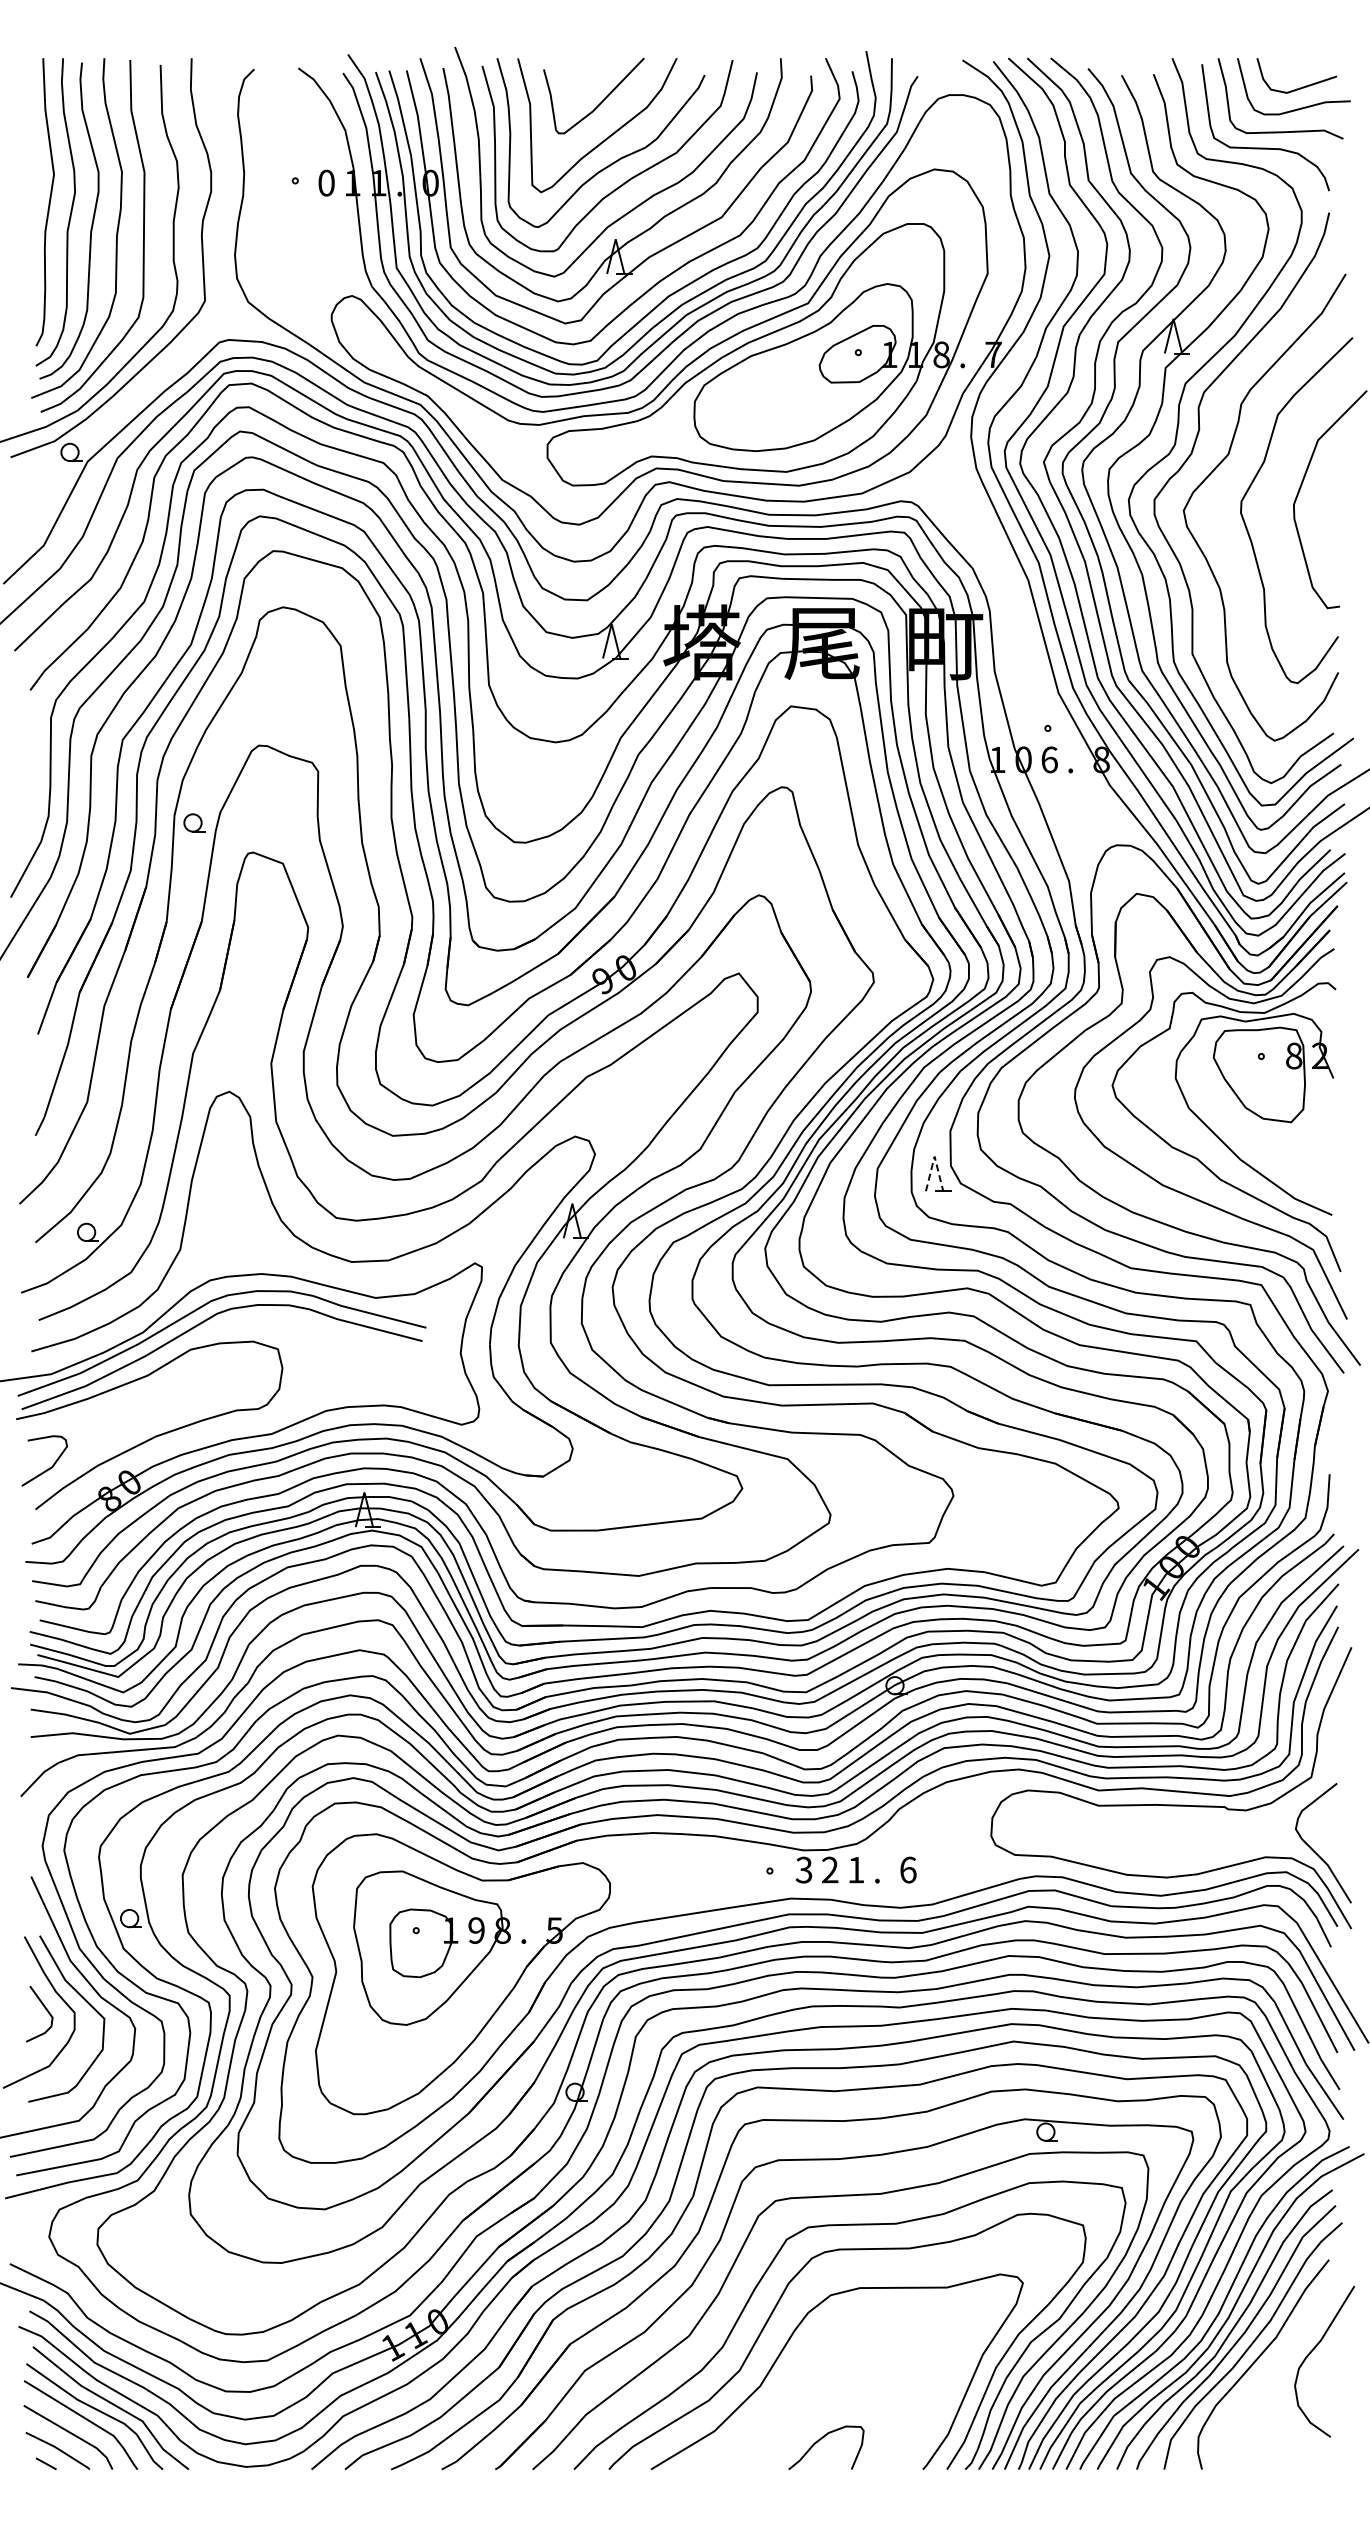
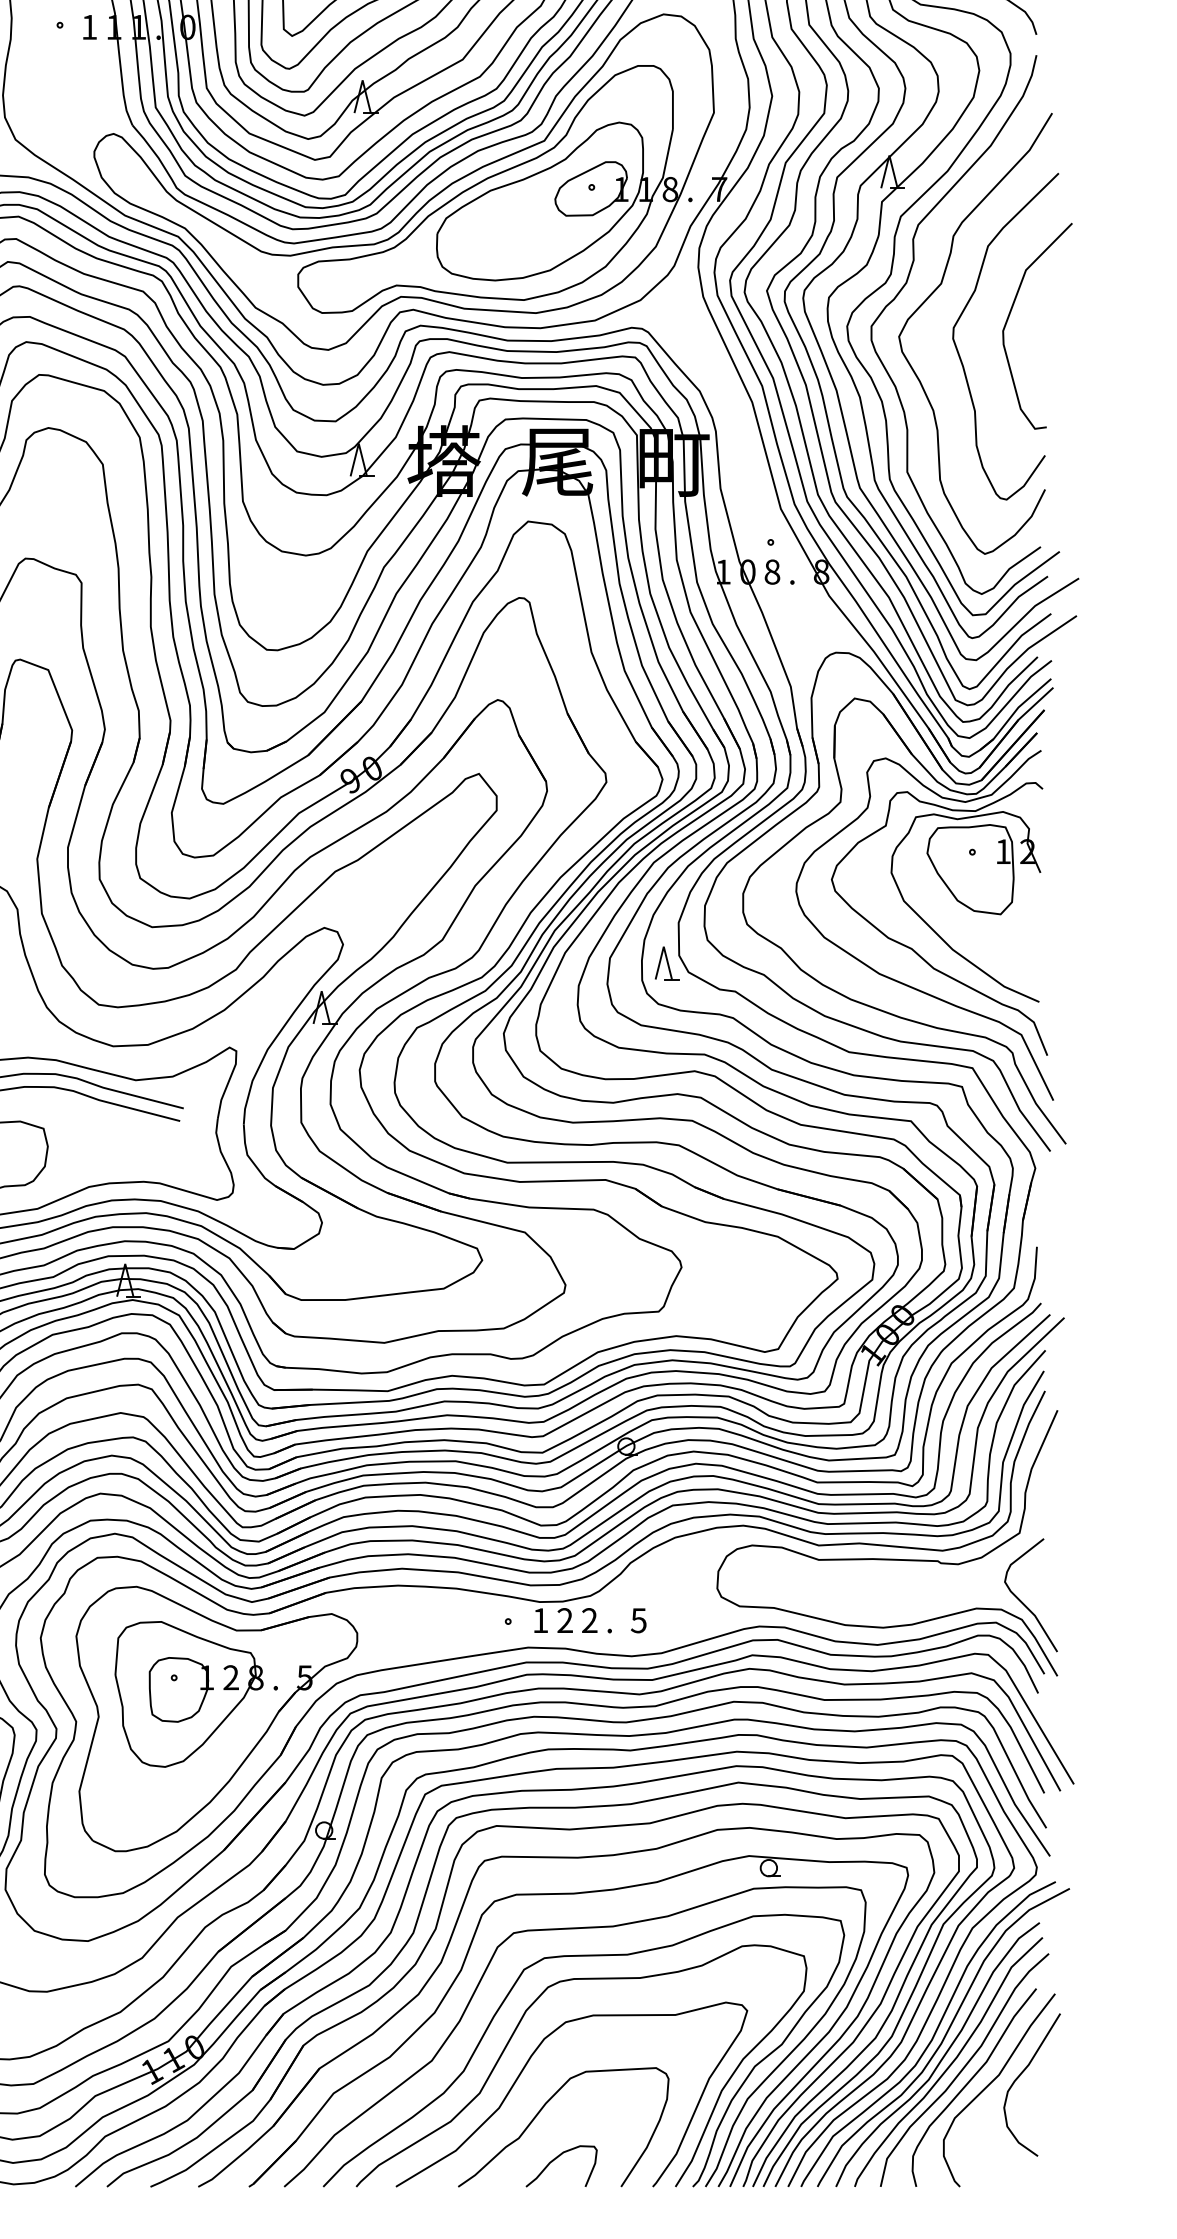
text: (326, 182) -> (89, 26), 0 -> 1
text: (1049, 759) -> (772, 571), 6 -> 8
text: (1294, 1055) -> (1003, 851), 8 -> 1
line: (934, 1156) -> (663, 946), dashed -> solid
text: (803, 1869) -> (539, 1620), 3 -> 1
text: (856, 1869) -> (590, 1620), 1 -> 2
text: (907, 1869) -> (638, 1620), 6 -> 5
text: (476, 1930) -> (231, 1677), 9 -> 2
curve: (1282, 2359) -> (992, 2082), added
curve: (806, 2387) -> (542, 2109), added

